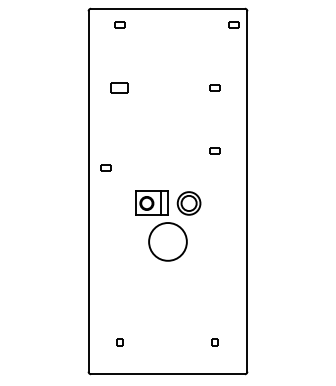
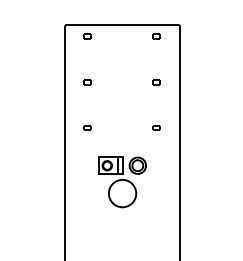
part: (233, 24) -> (156, 36), moved
part: (119, 87) -> (87, 81), size x0.62
part: (105, 167) -> (87, 127), moved

